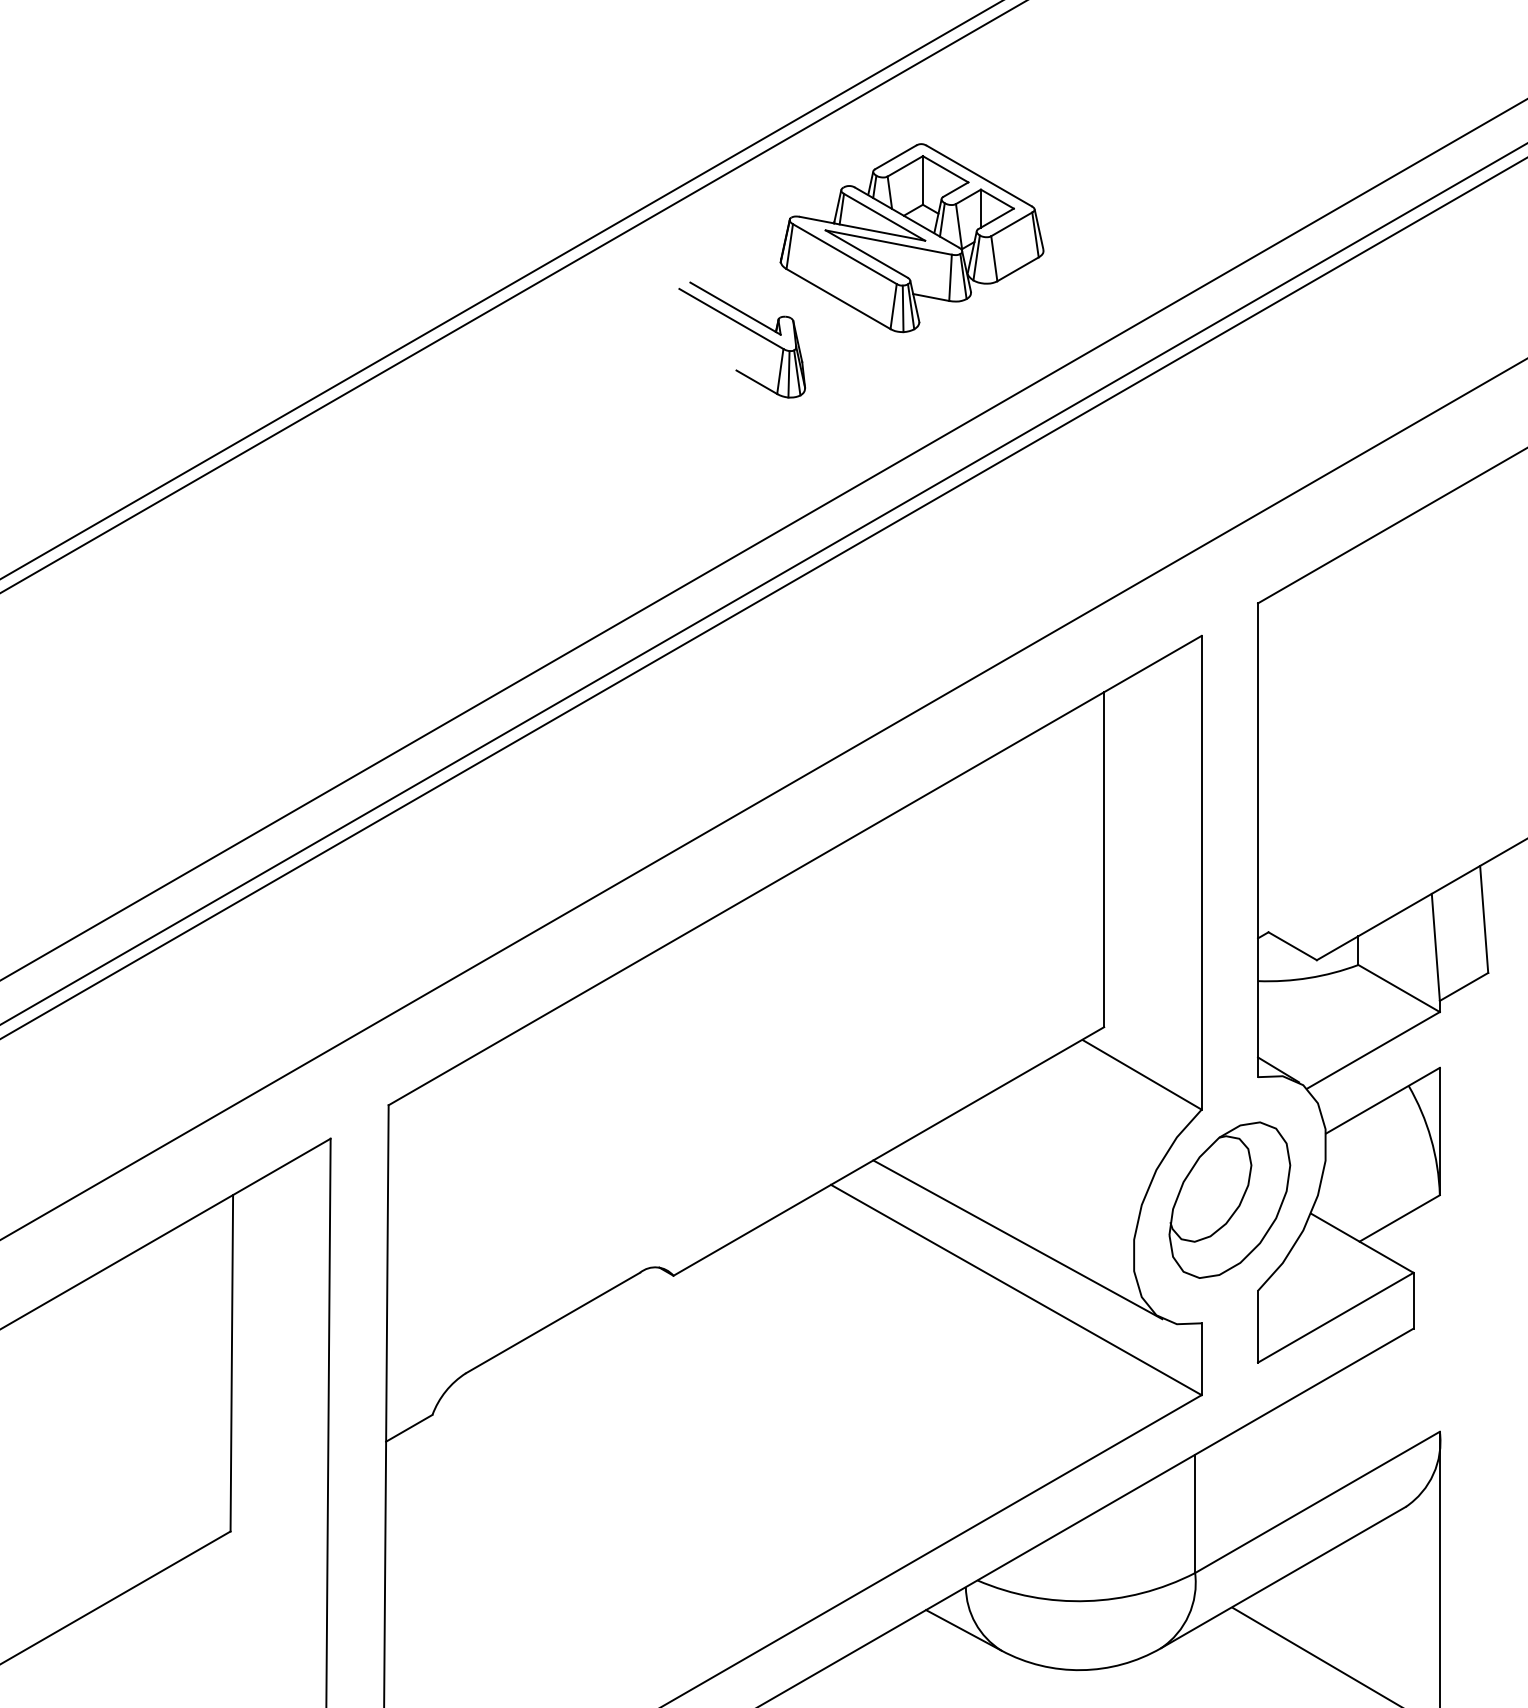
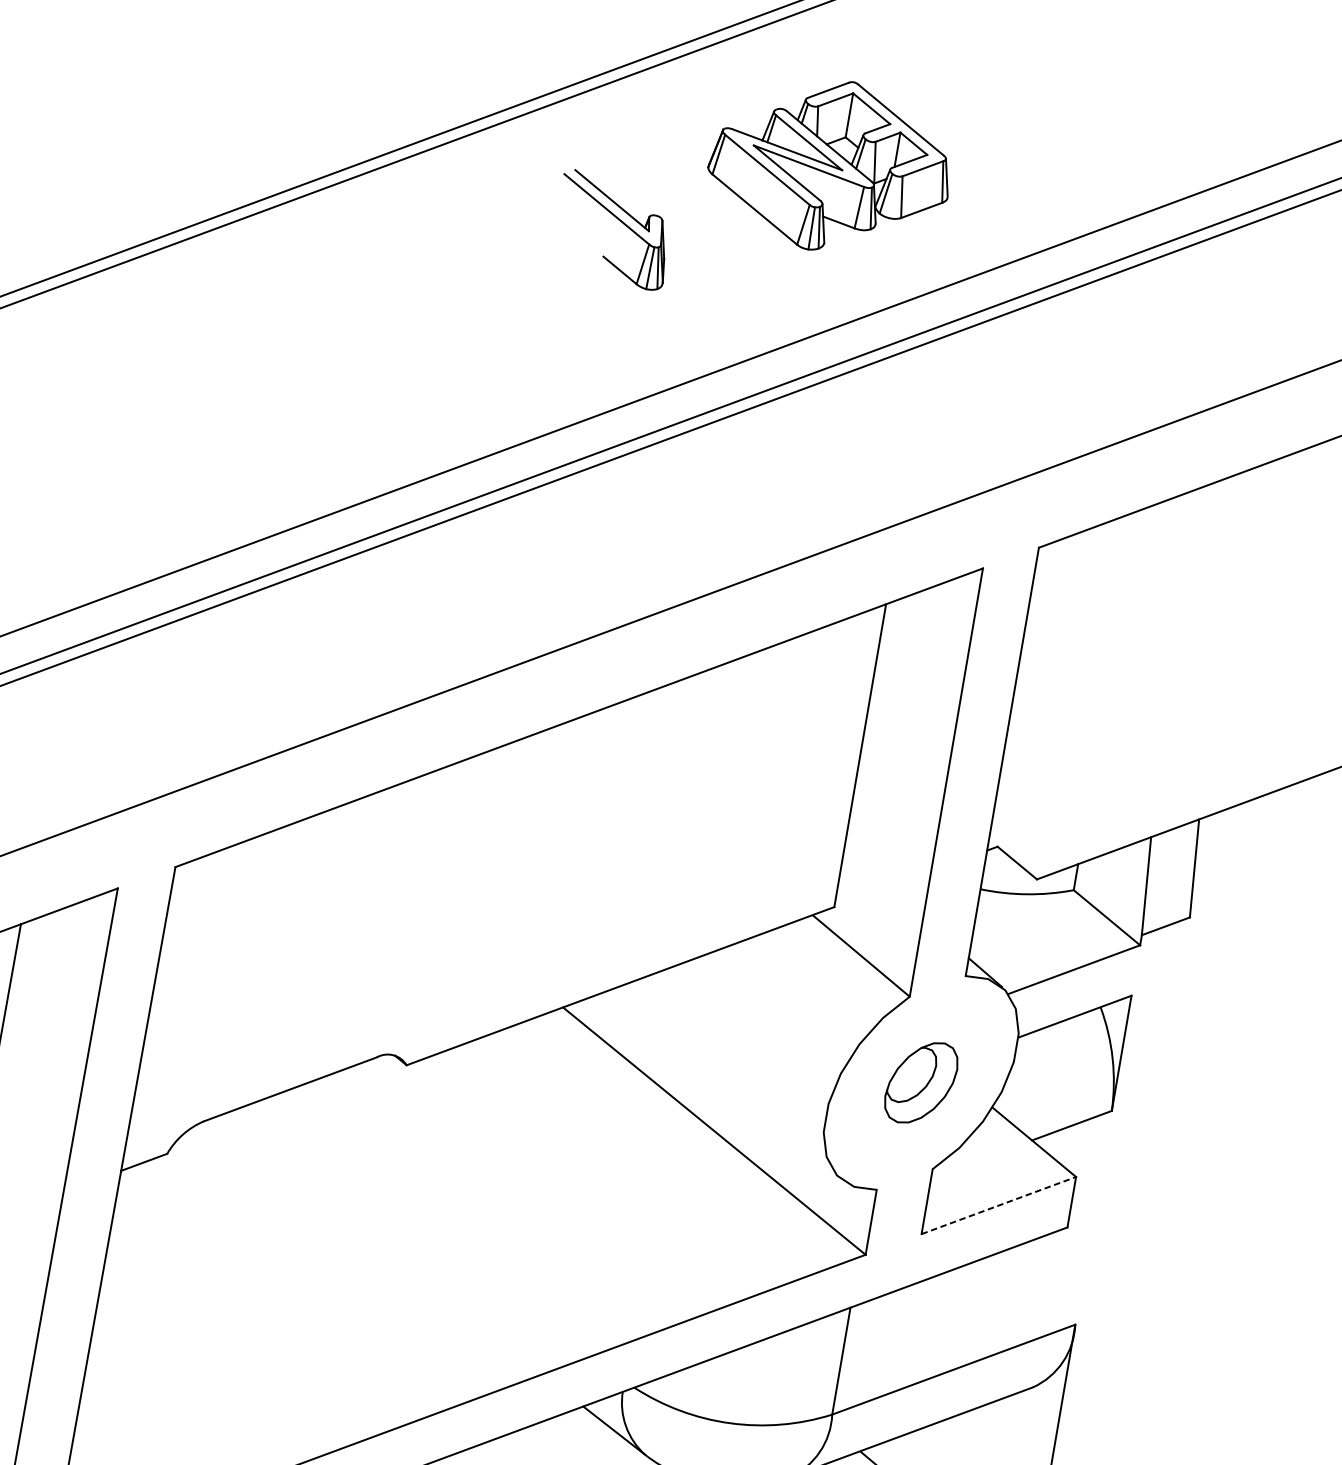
part: (911, 238) -> (830, 166), moved
part: (1229, 1199) -> (921, 1082), size x0.6
line: (1017, 1239) -> (723, 1085), removed
line: (1335, 1317) -> (998, 1205), solid -> dashed

